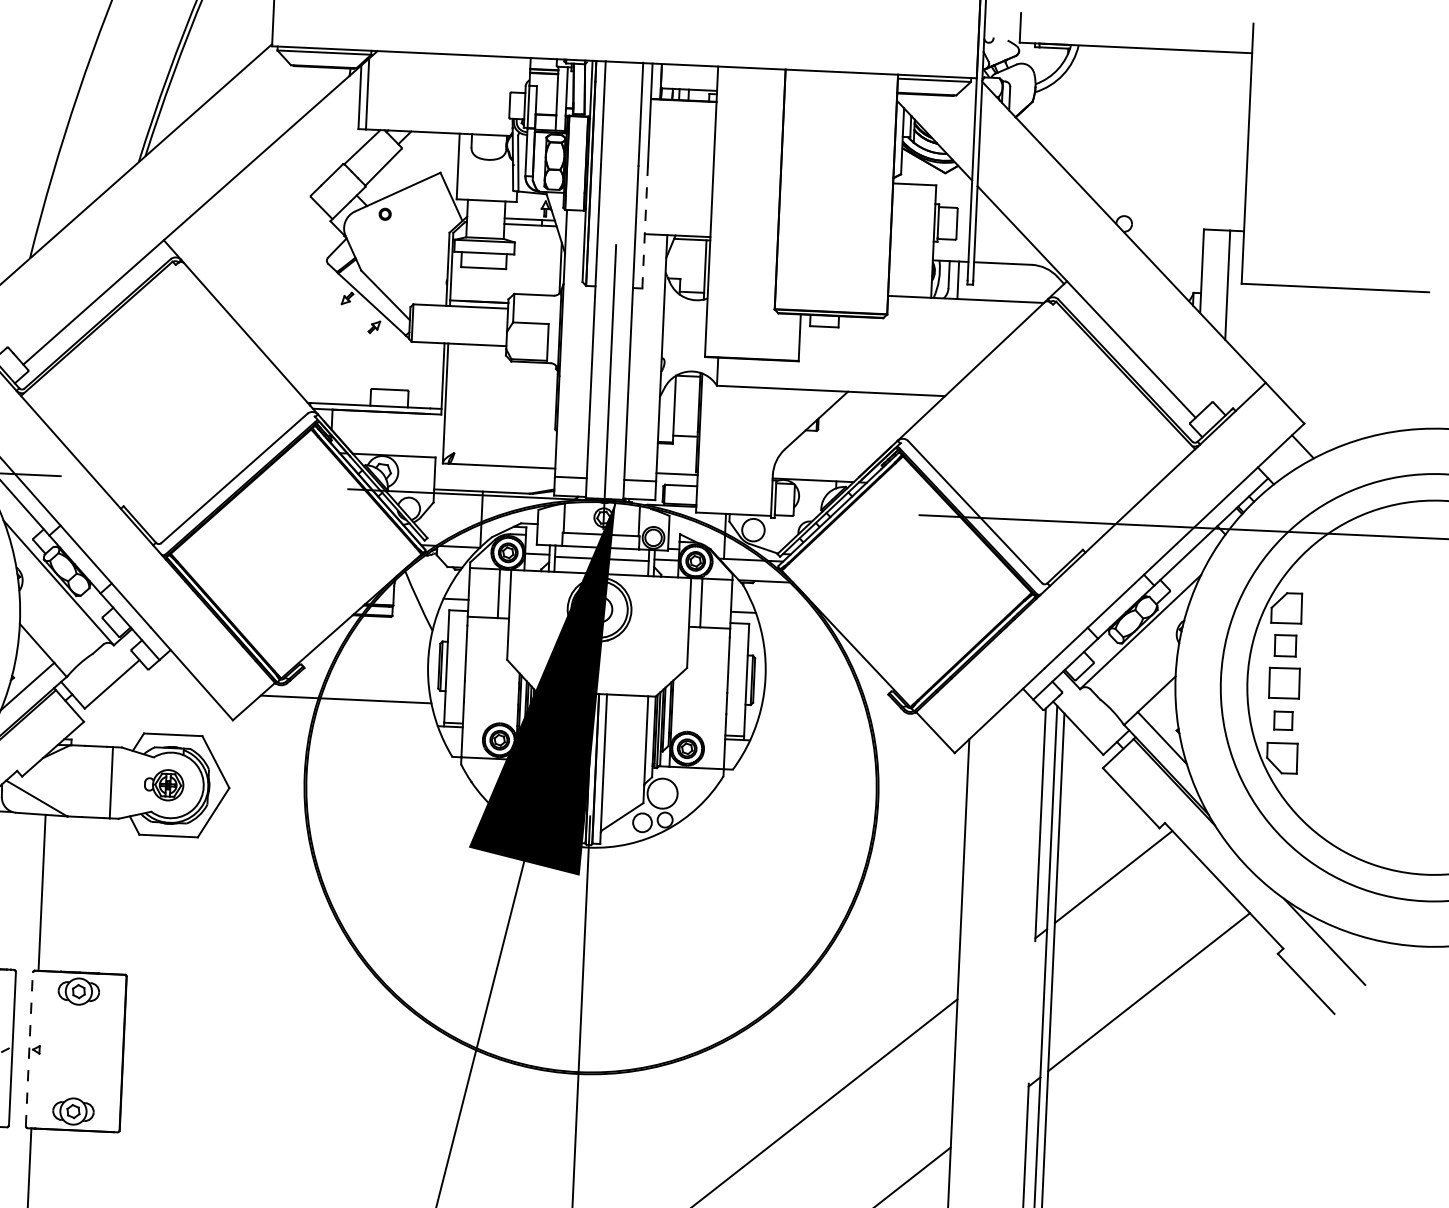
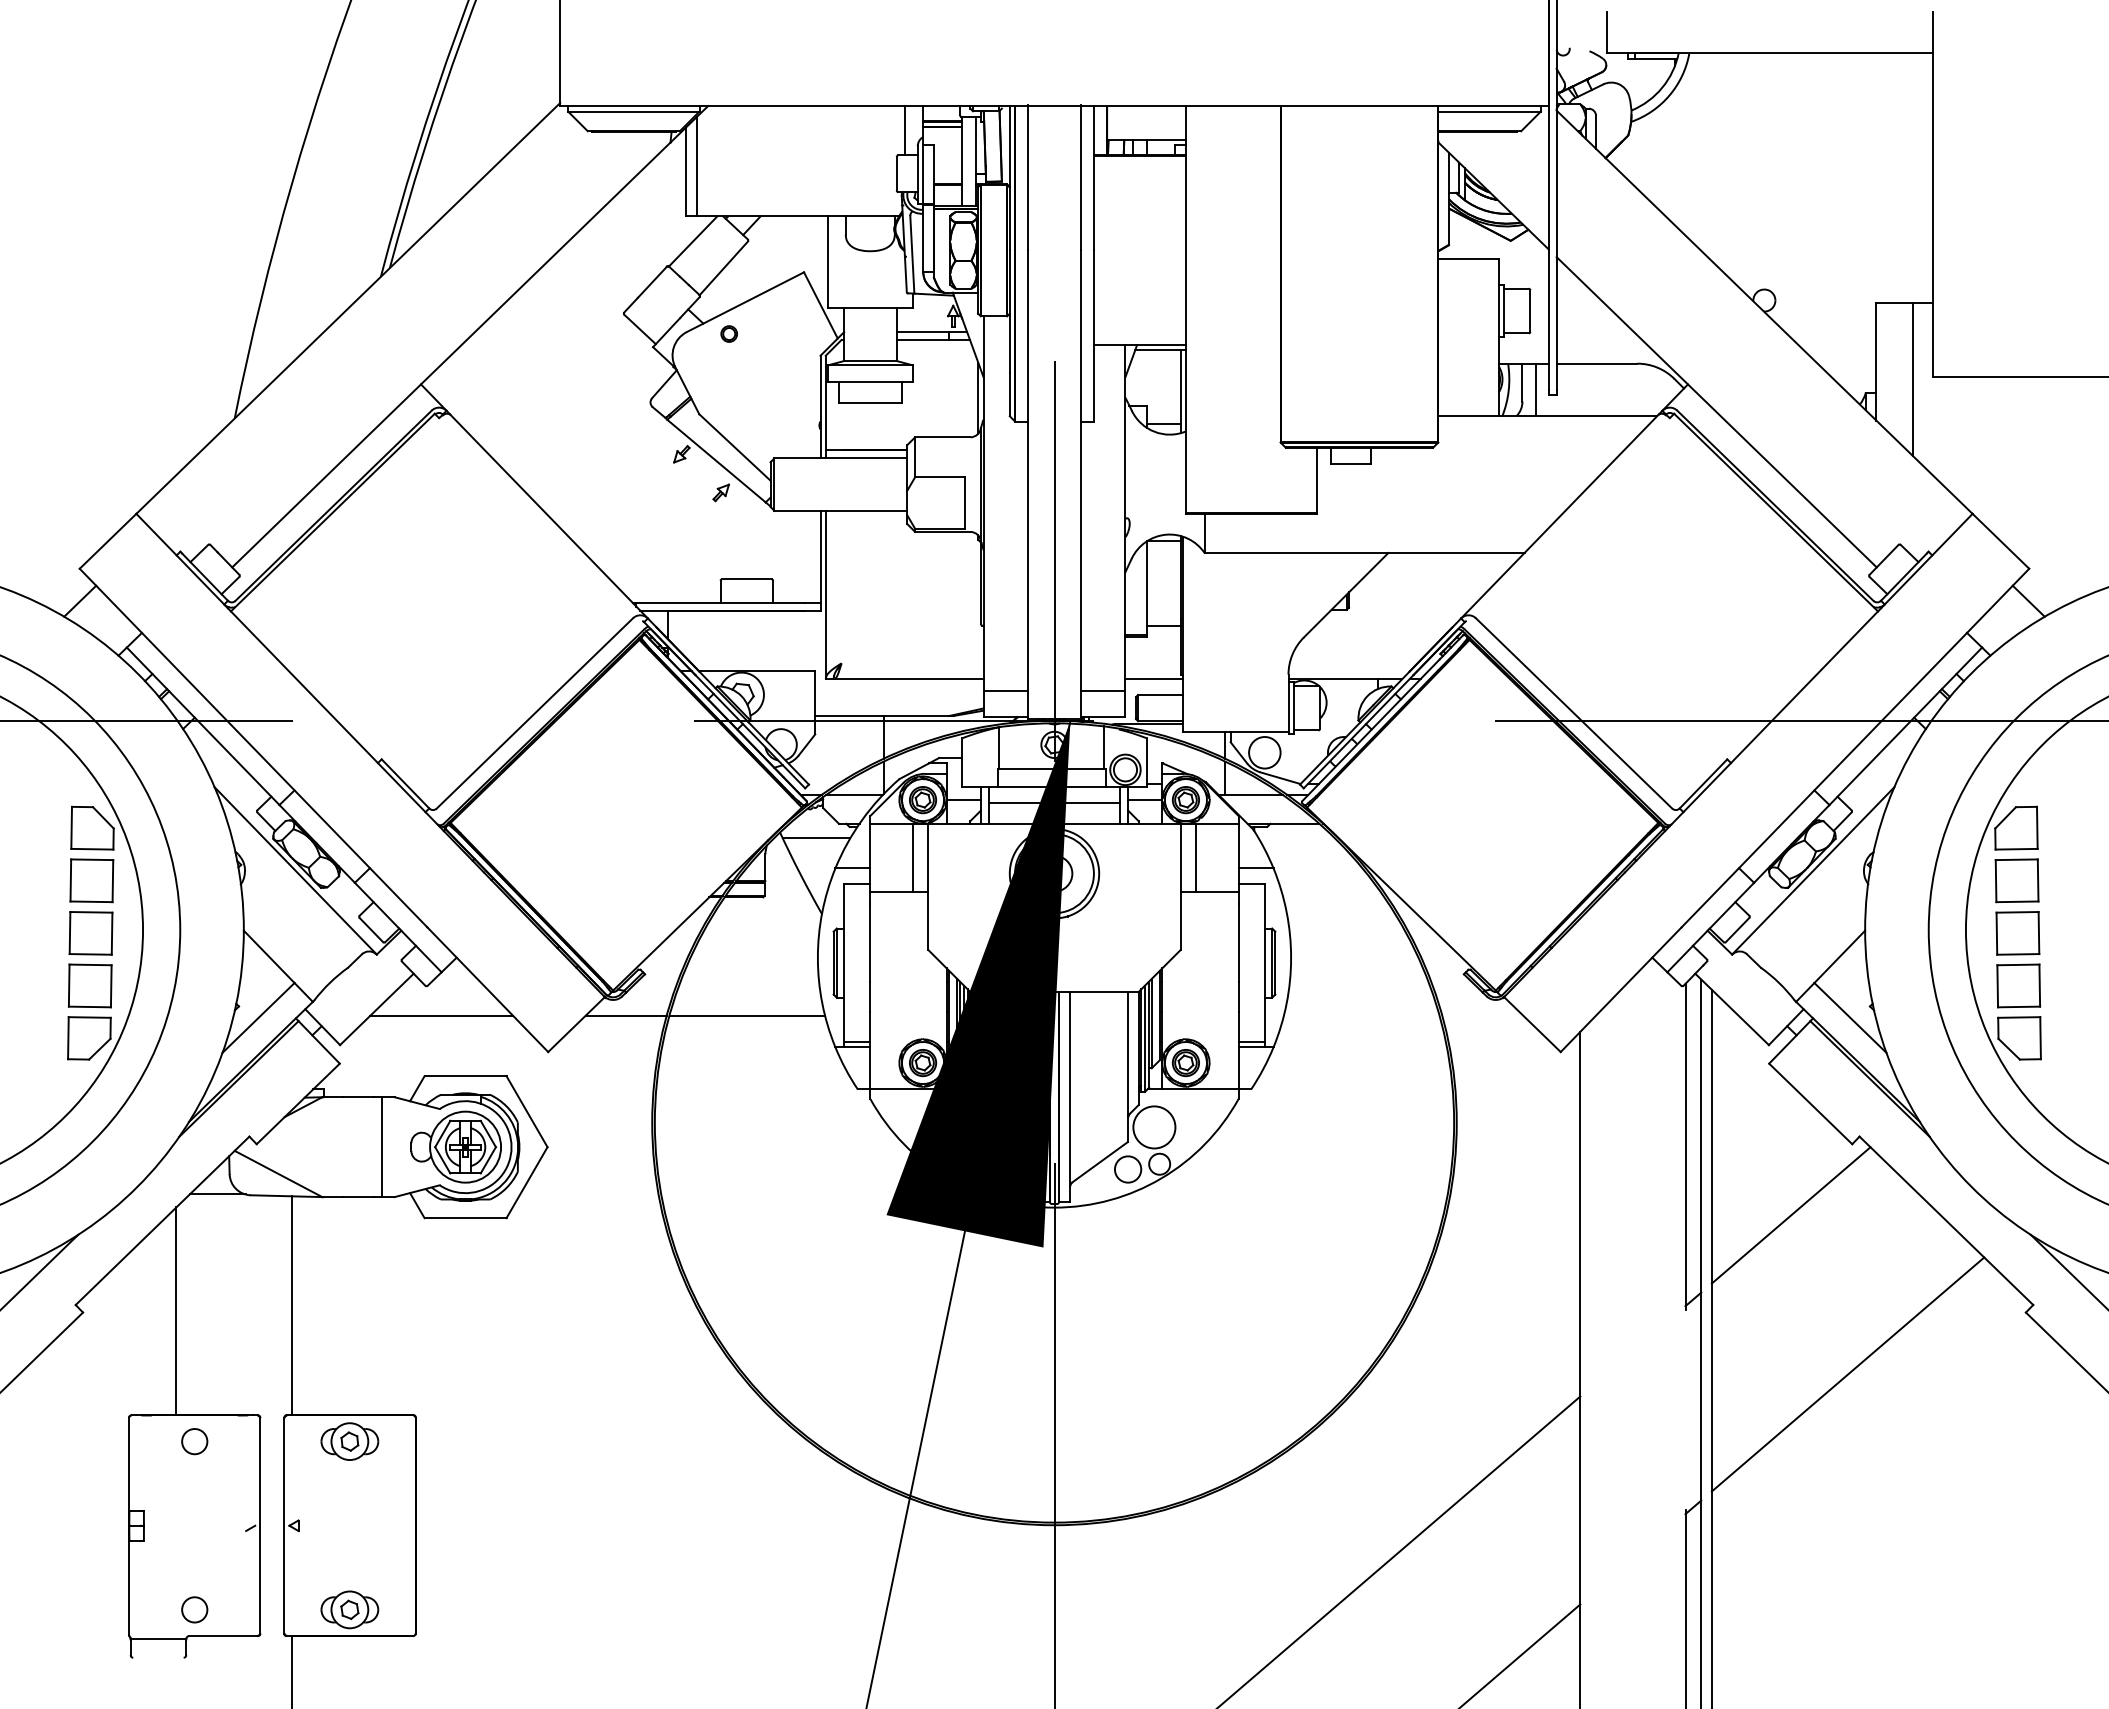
line: (516, 74) -> (904, 130), added
line: (644, 227) -> (1093, 335), dashed -> solid
line: (431, 576) -> (816, 837), added
part: (1285, 645) -> (2016, 880), size x1.43
line: (158, 690) -> (441, 1015), added
part: (1283, 720) -> (2018, 985), size x1.67
part: (163, 784) -> (455, 1146), size x1.67
line: (29, 1049) -> (284, 1525), dashed -> solid

